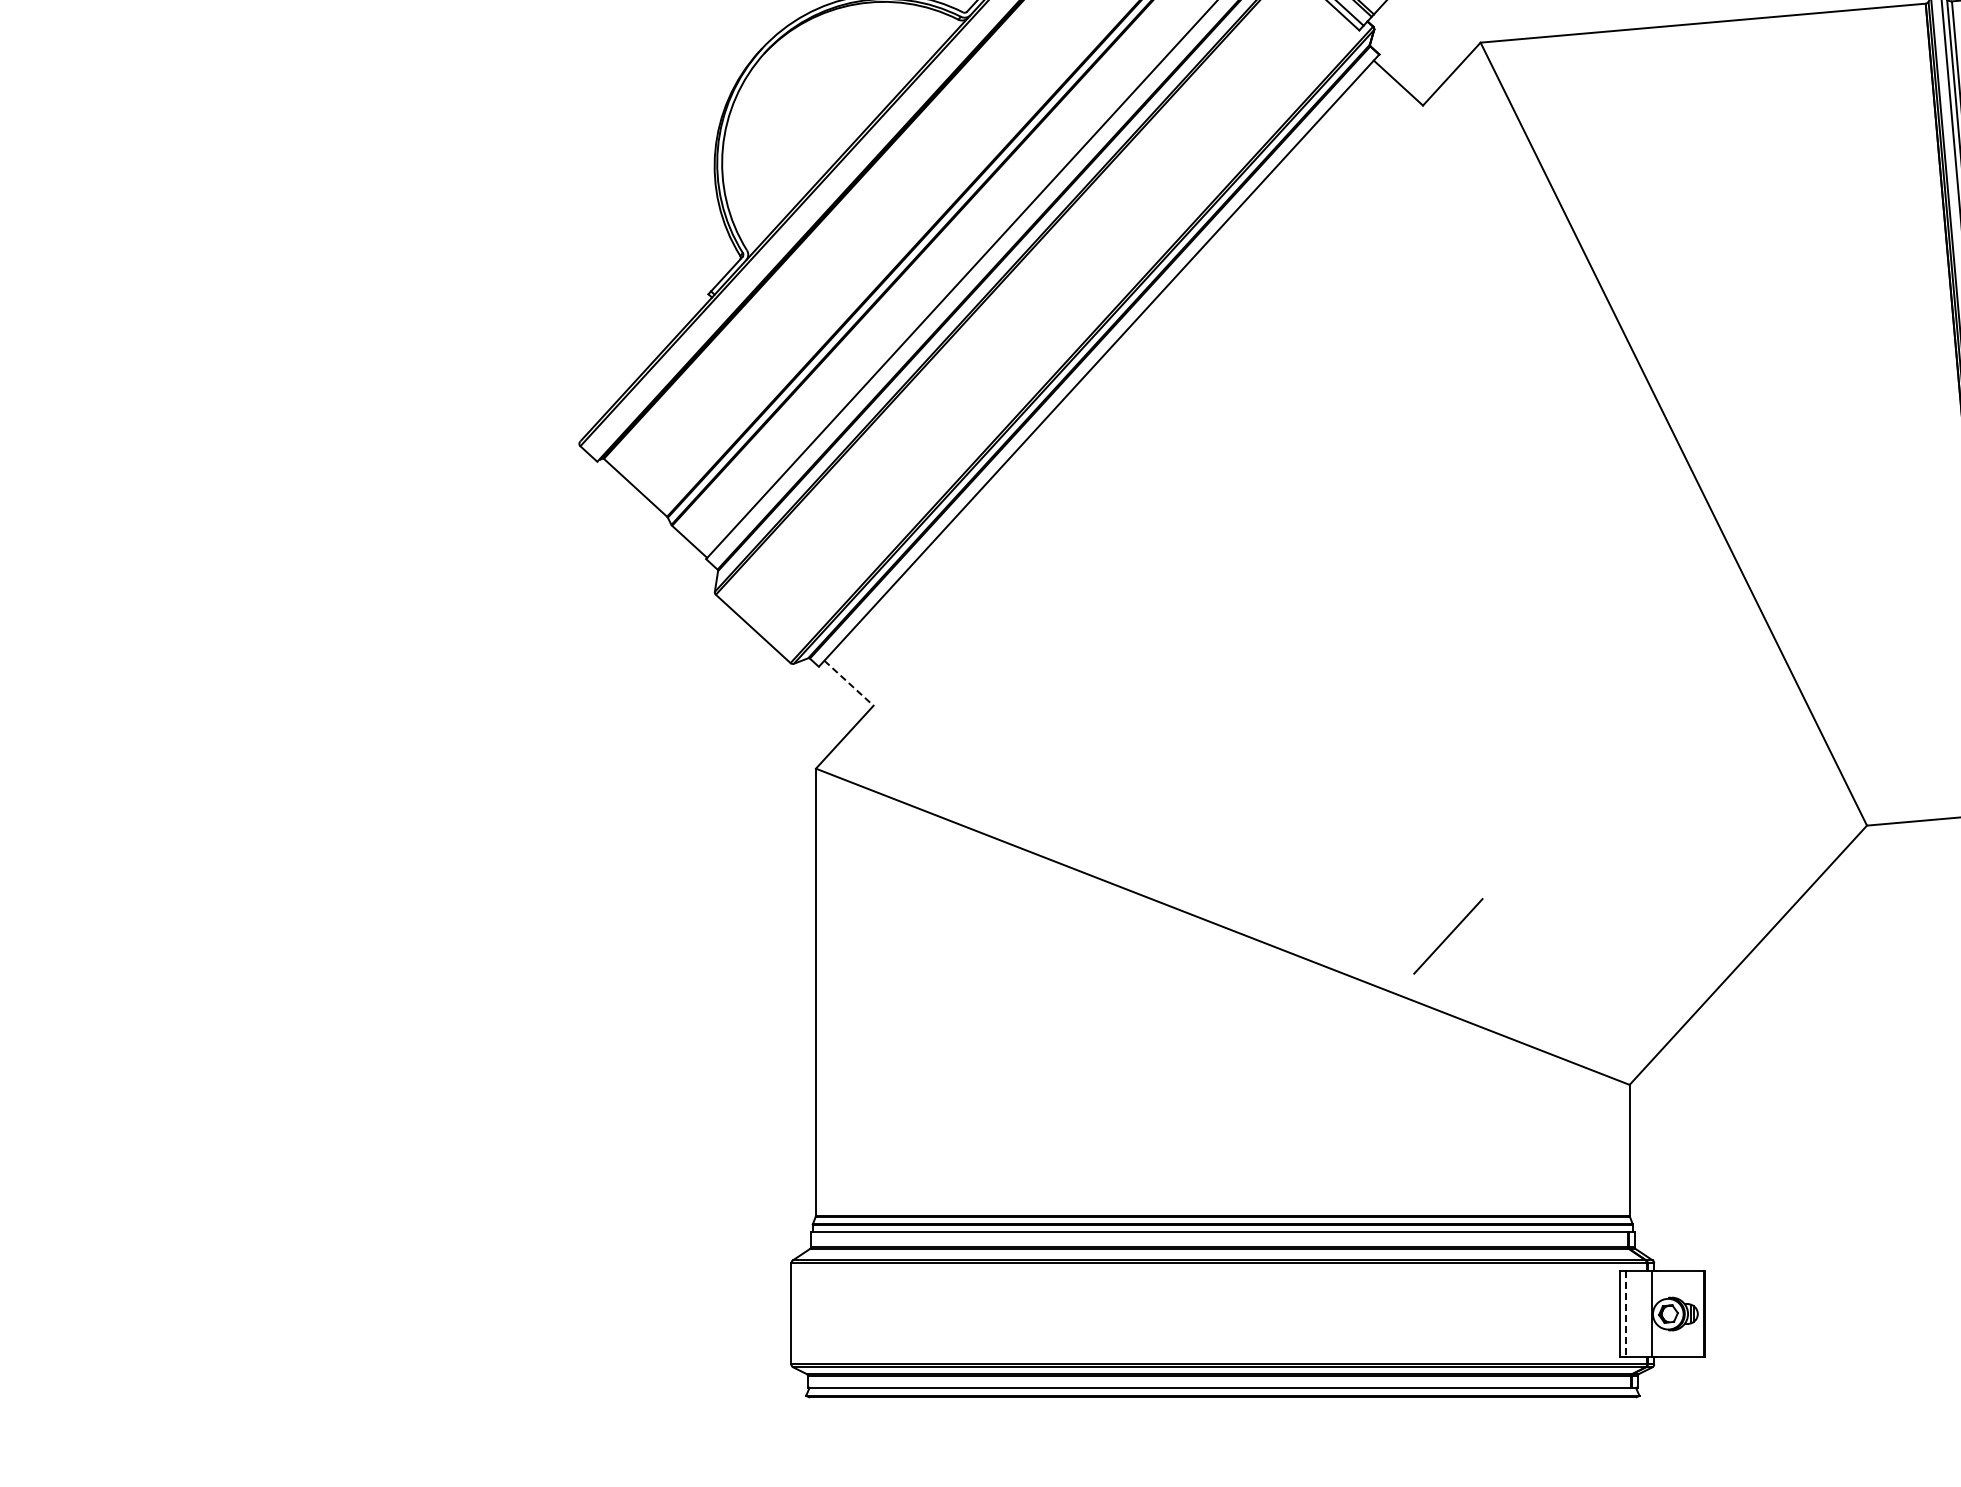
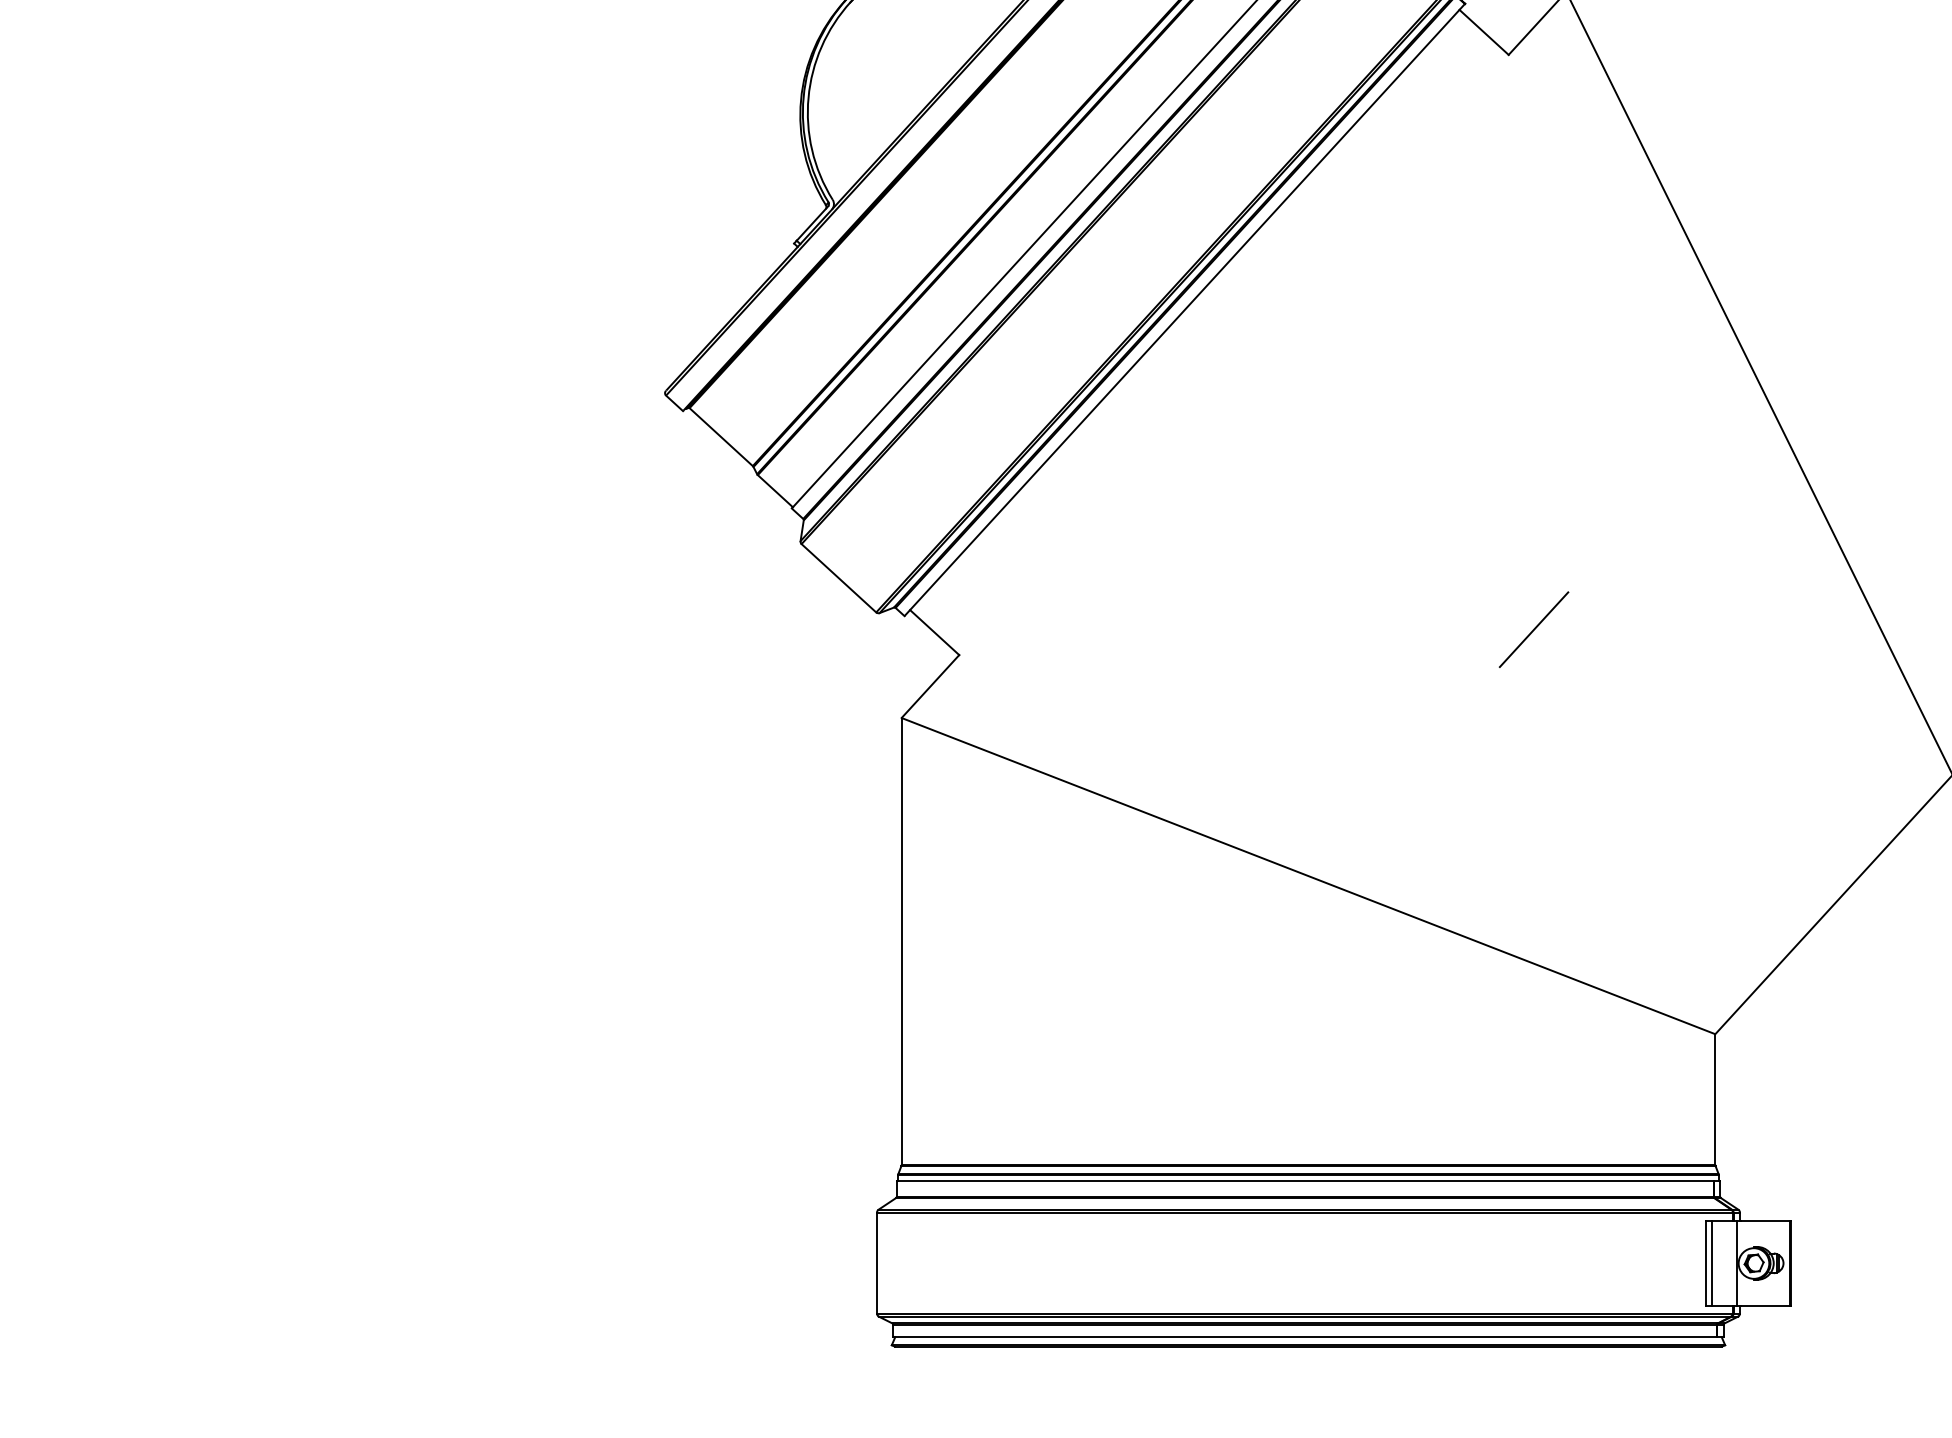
line: (849, 683) -> (935, 632), dashed -> solid
line: (1448, 936) -> (1534, 629), moved
line: (1626, 1314) -> (1712, 1263), dashed -> solid

